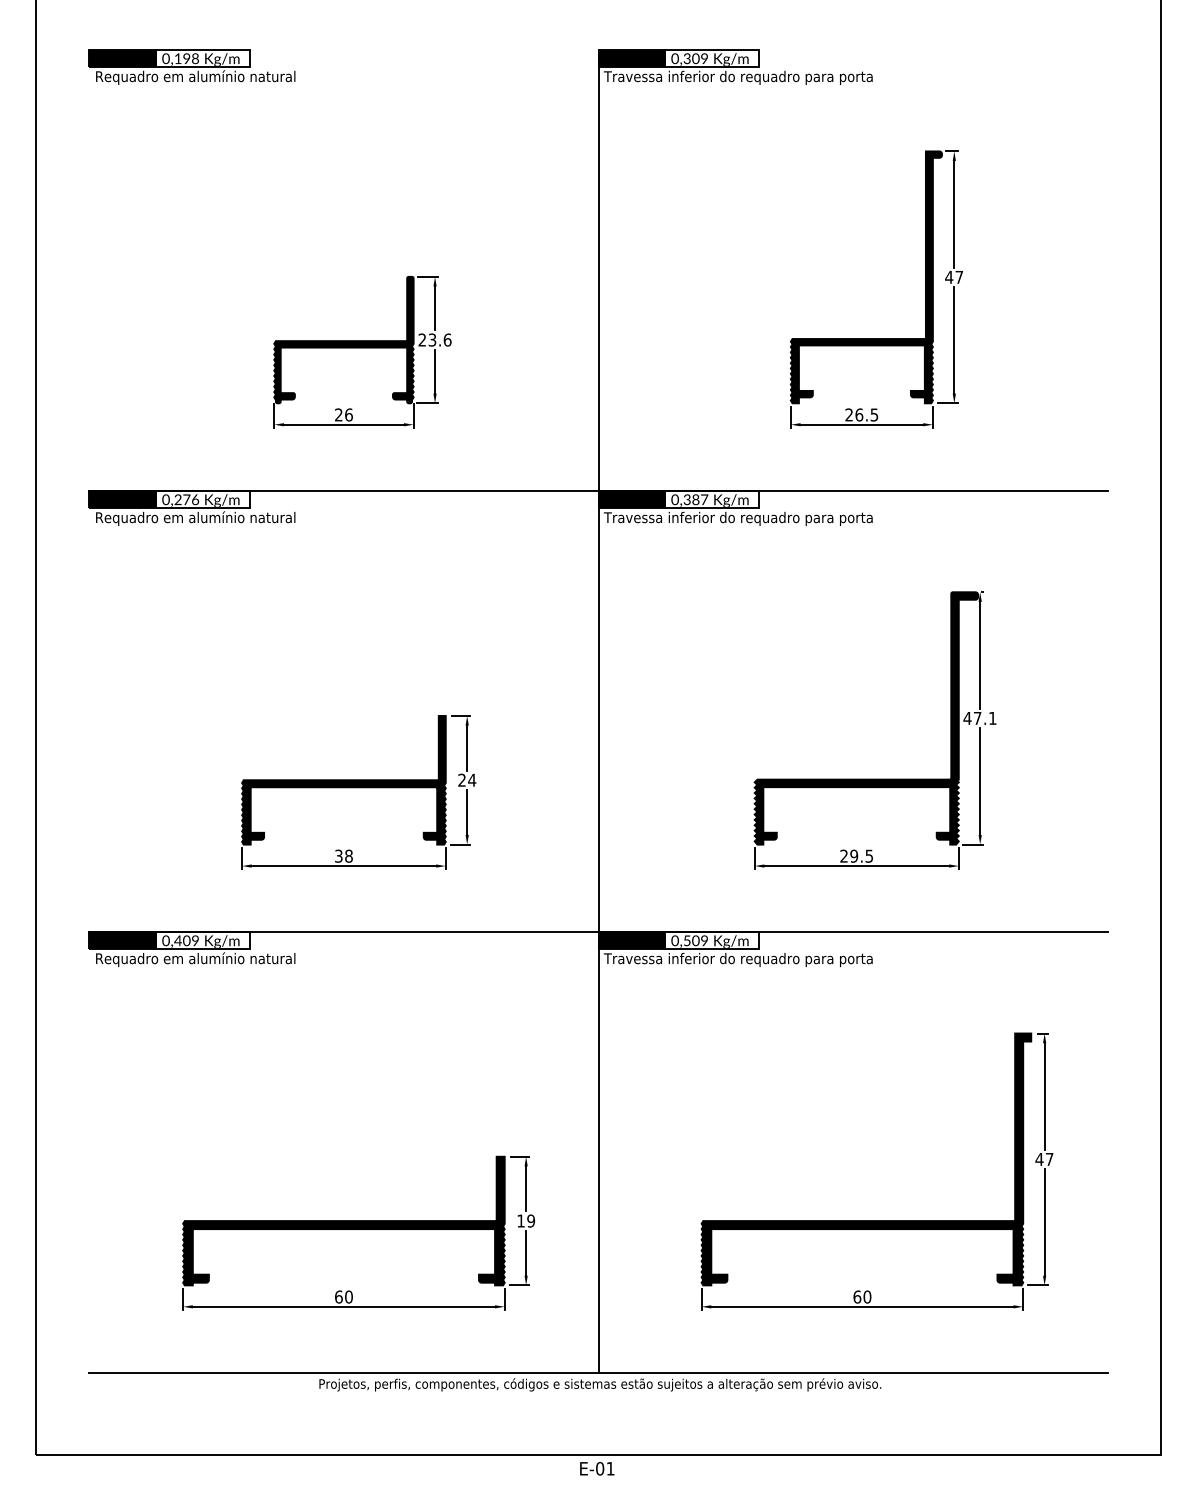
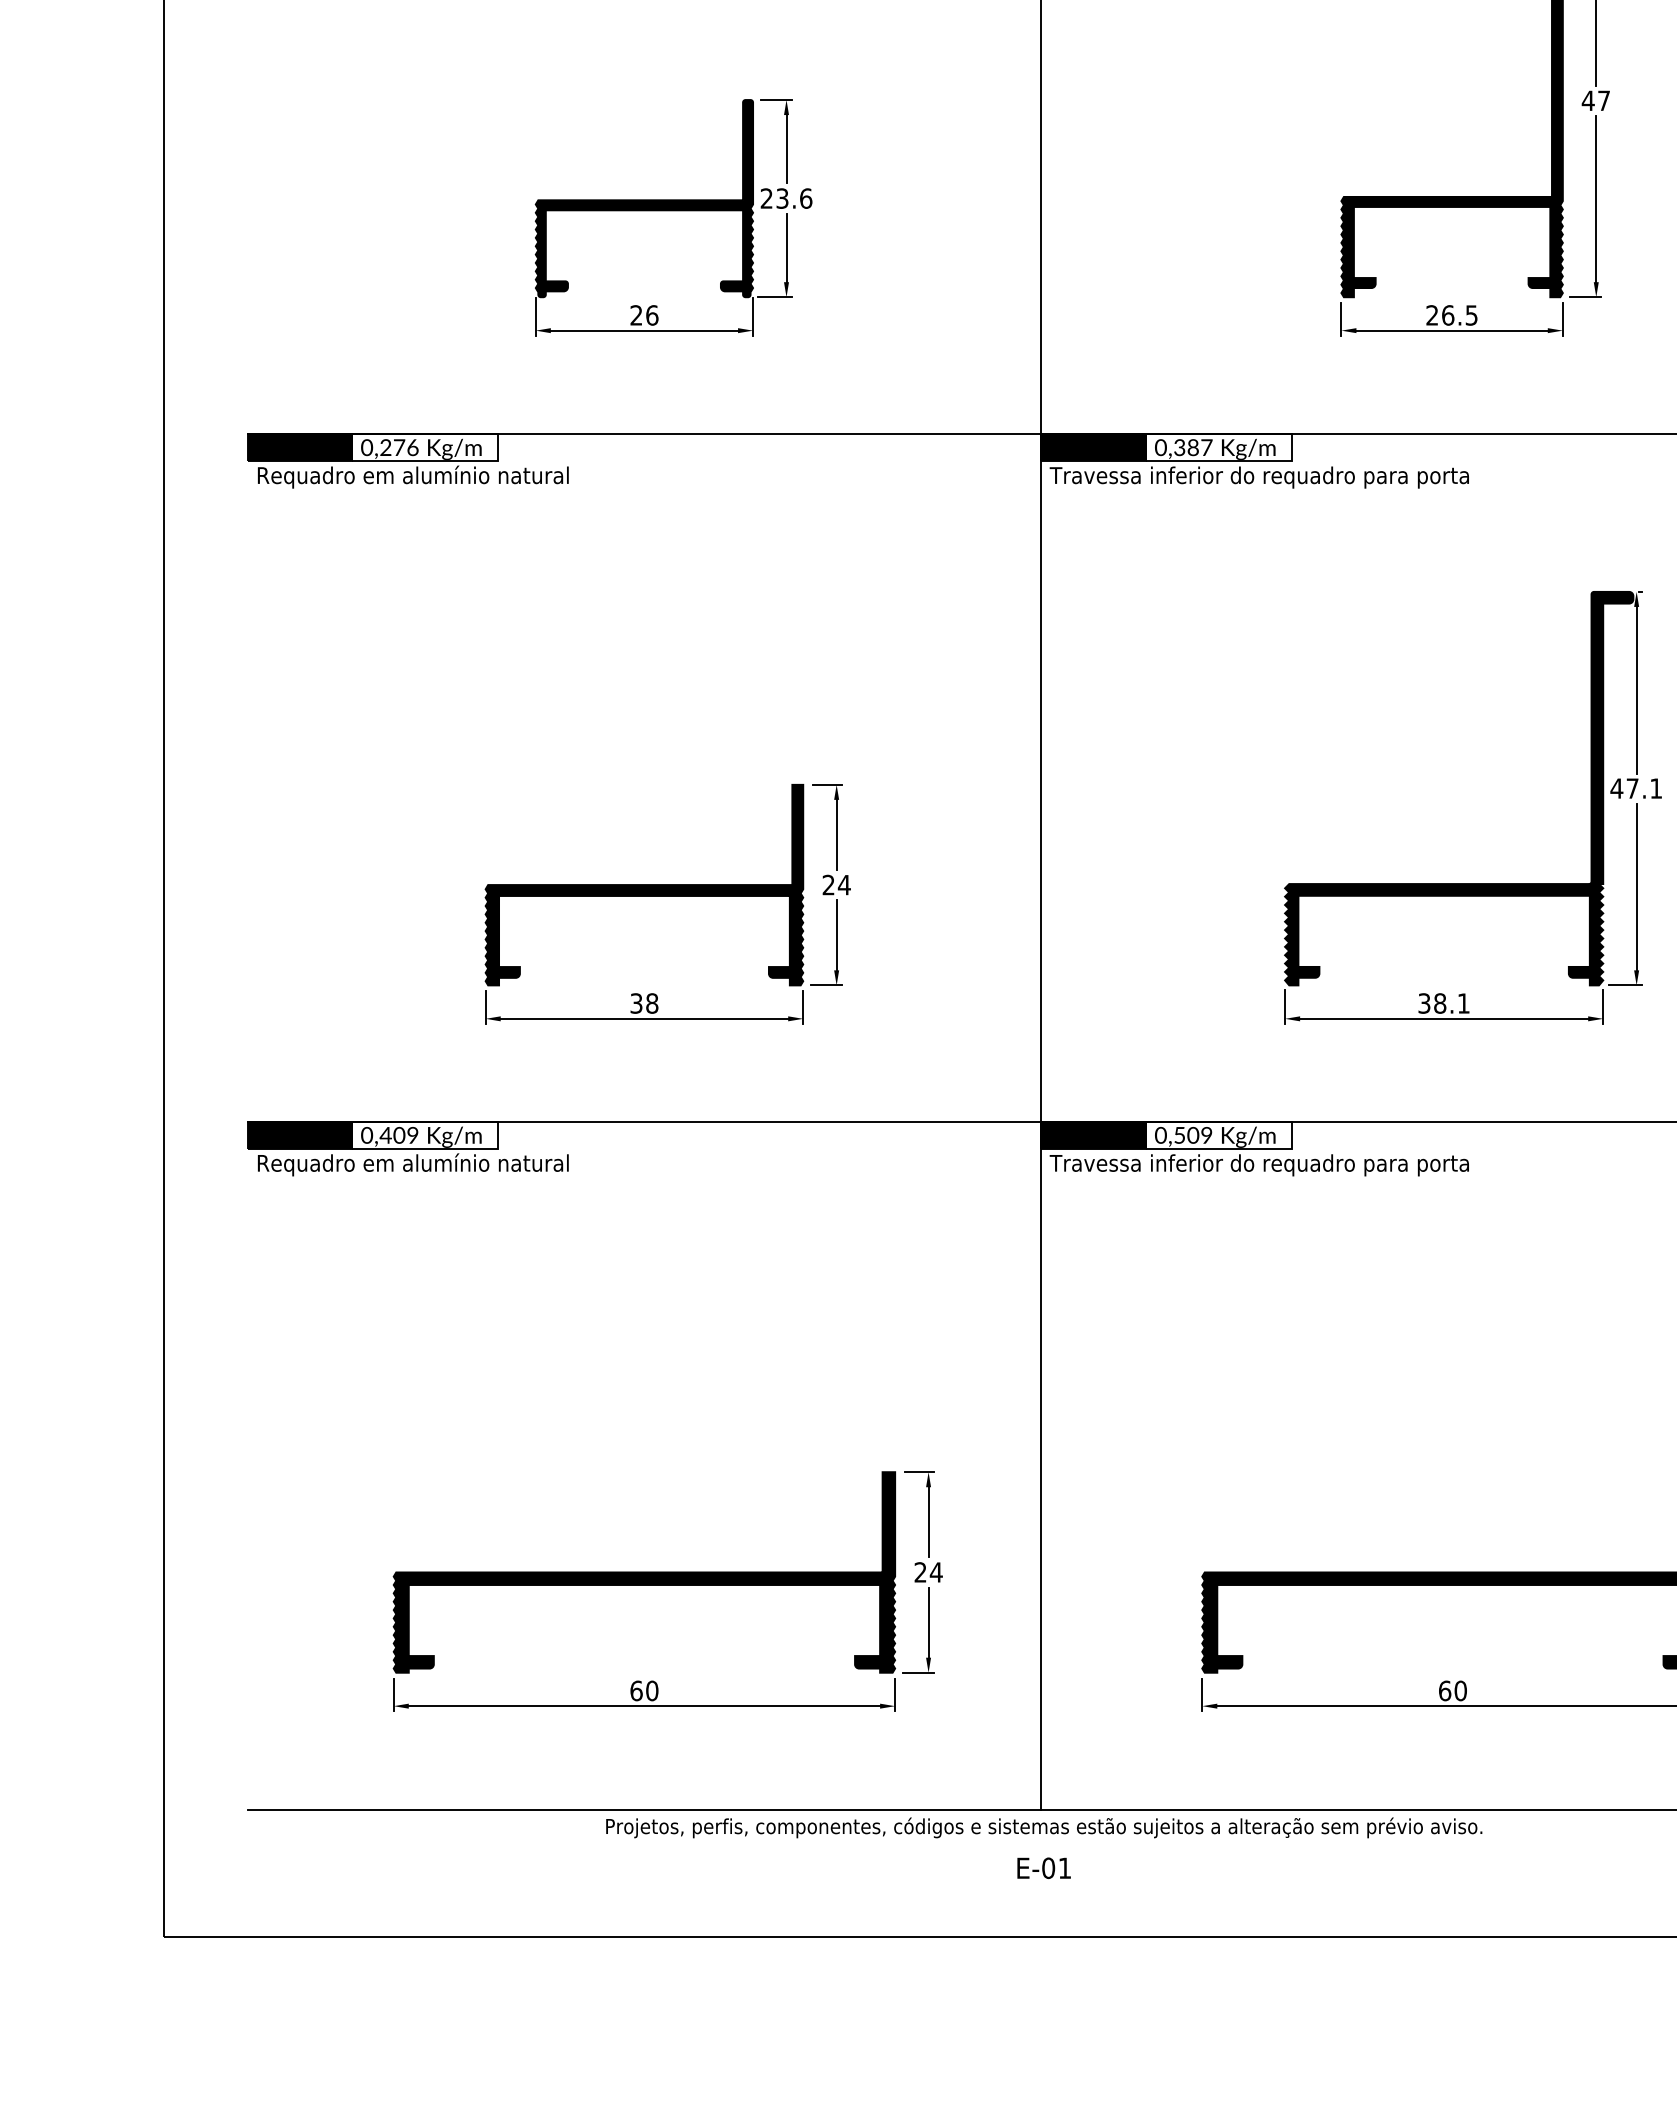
text: (856, 855) -> (1443, 1002), 29.5 -> 38.1
text: (526, 1220) -> (929, 1571), 19 -> 24
text: (597, 1468) -> (1044, 1867), moved

